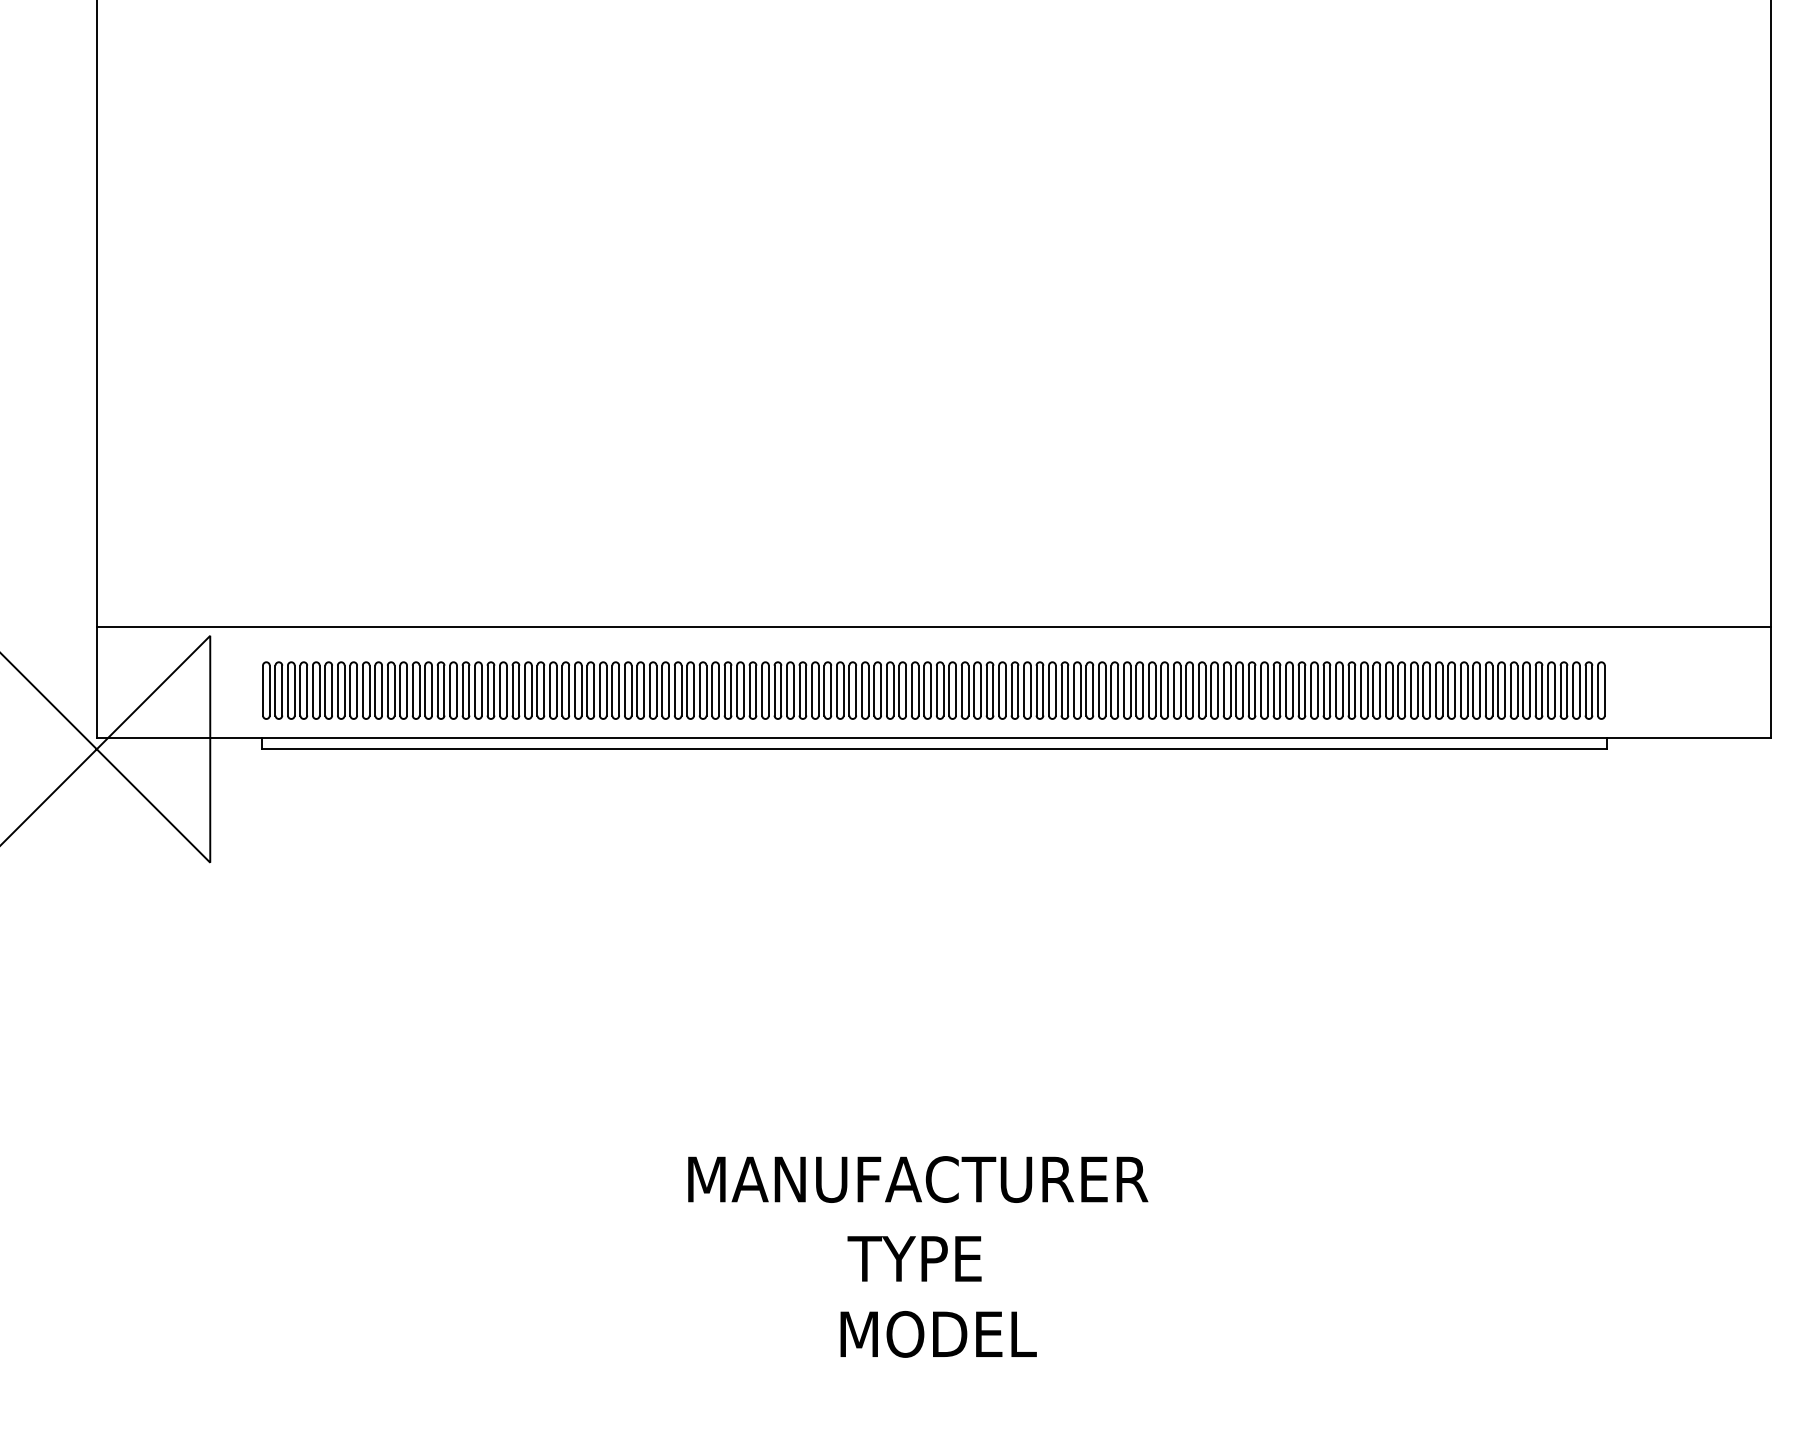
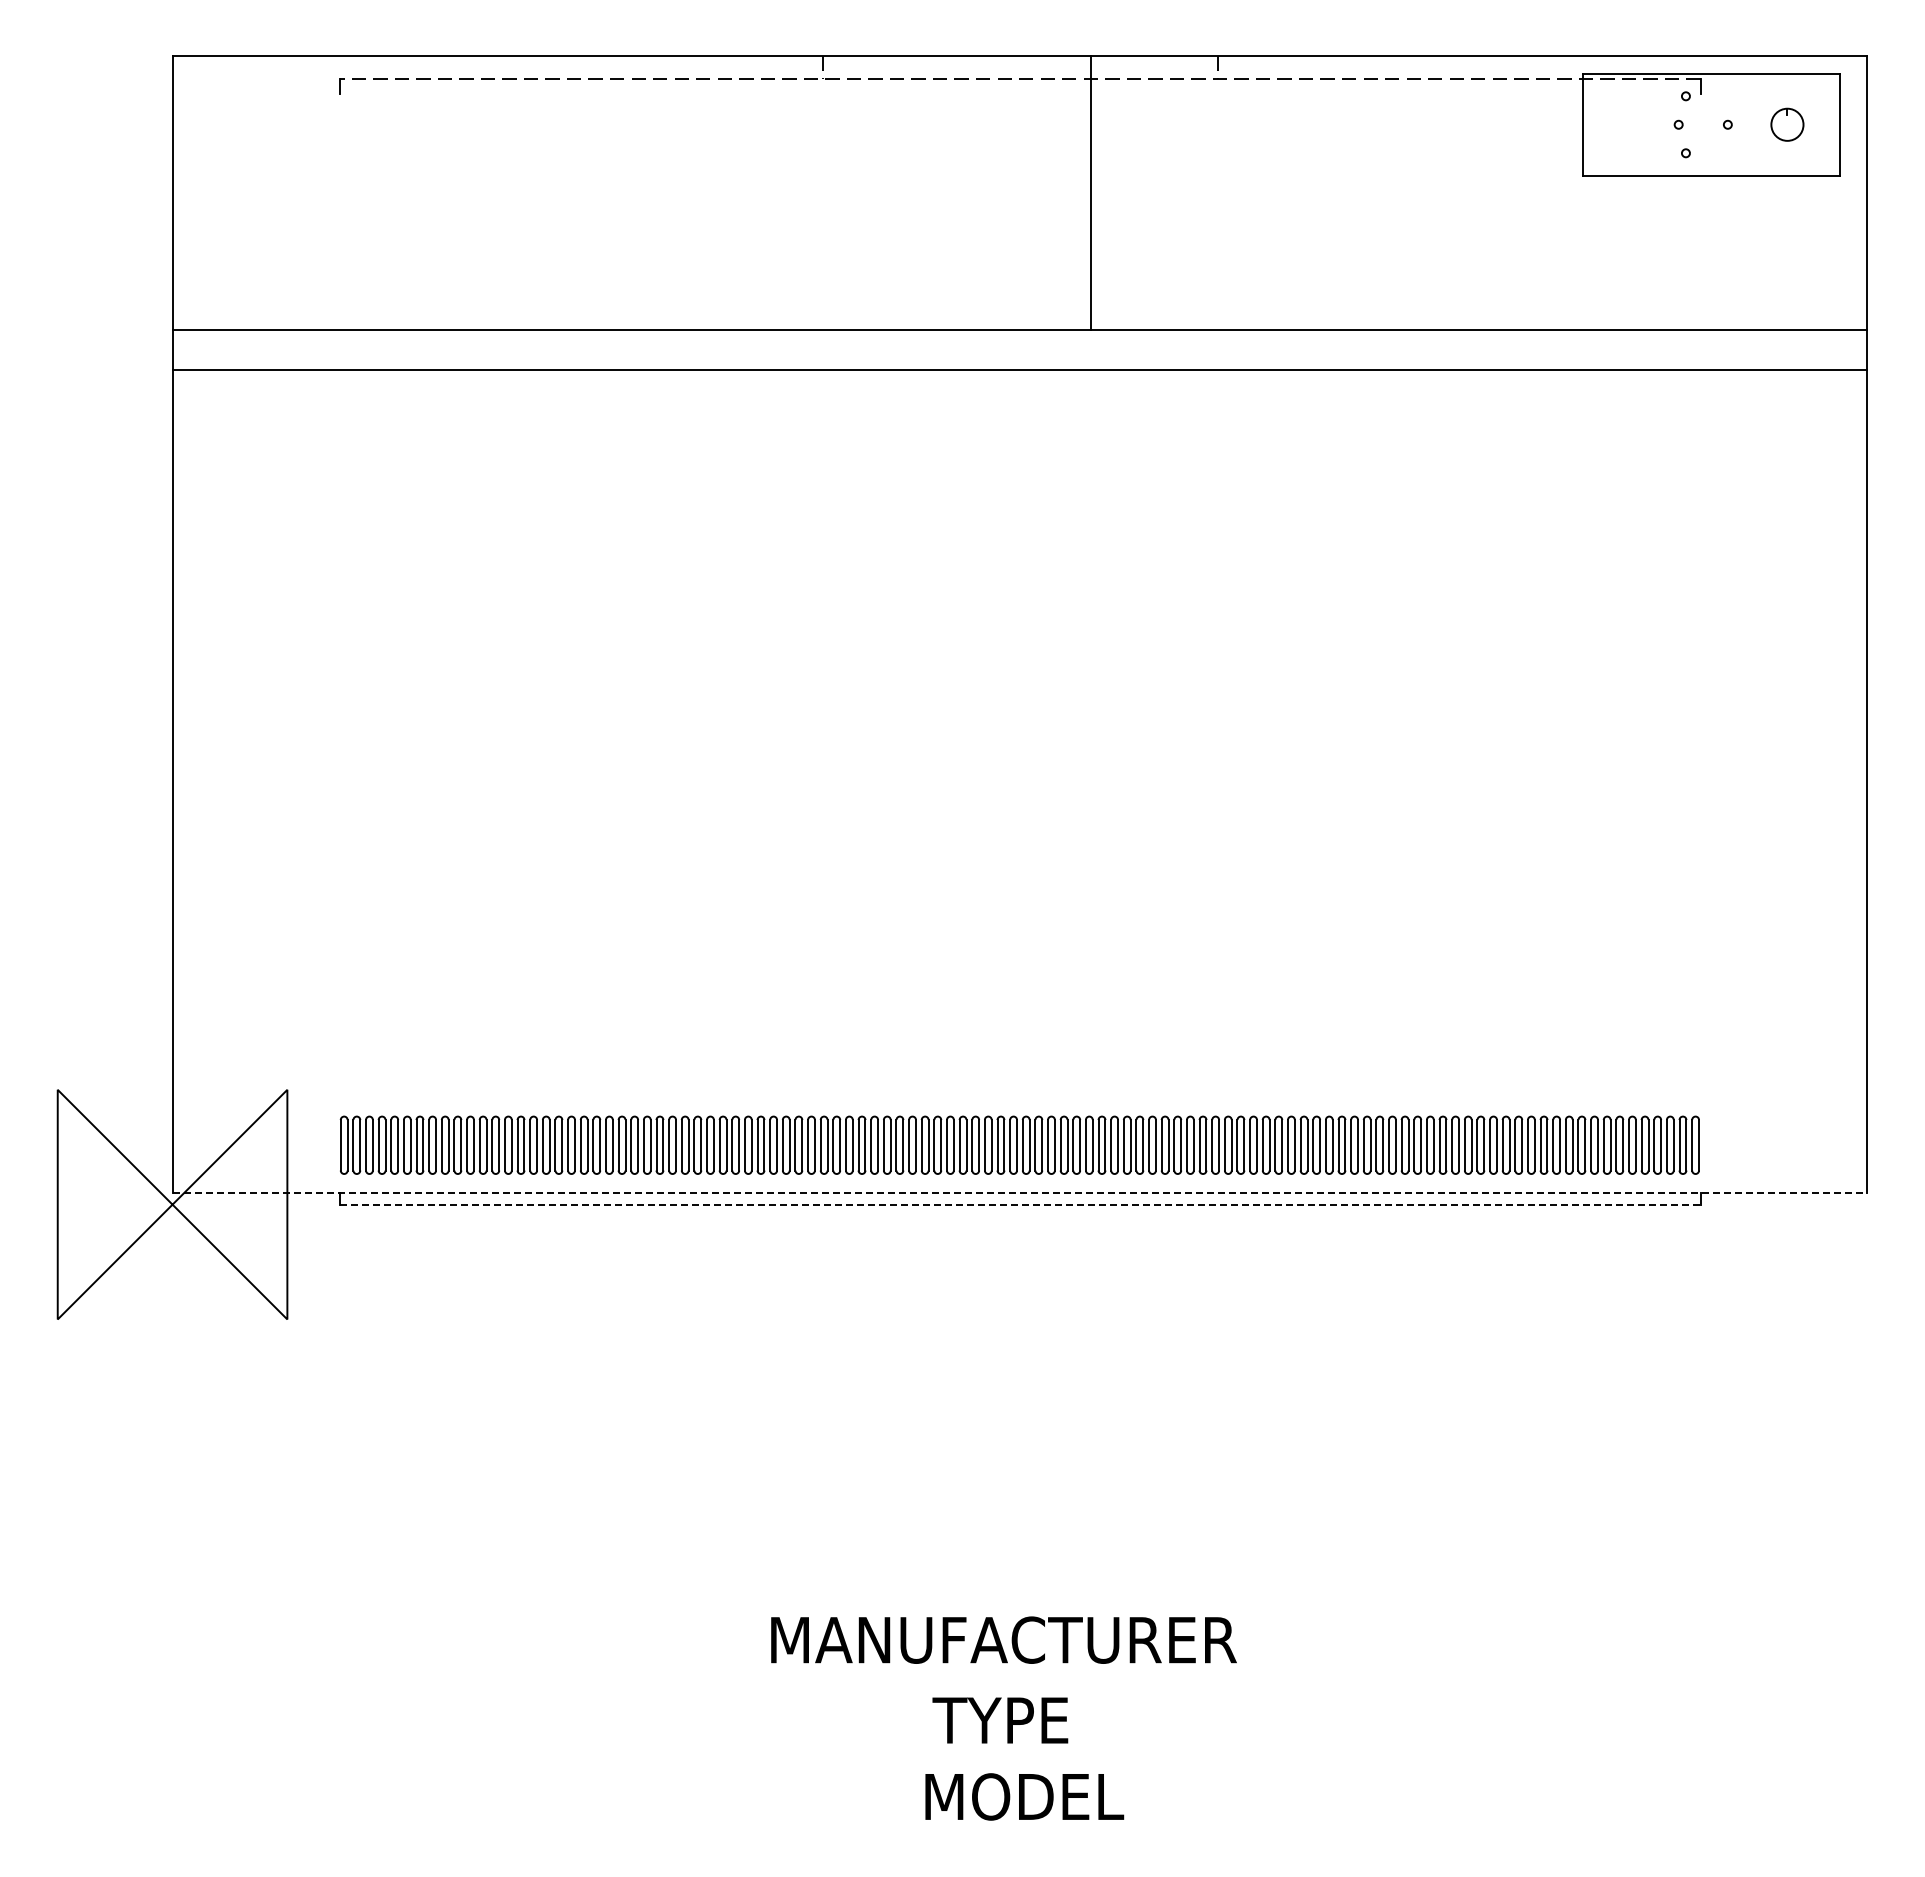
line: (933, 627) -> (1019, 1081), removed
line: (934, 738) -> (1020, 1193), solid -> dashed
line: (934, 749) -> (1020, 1204), solid -> dashed

